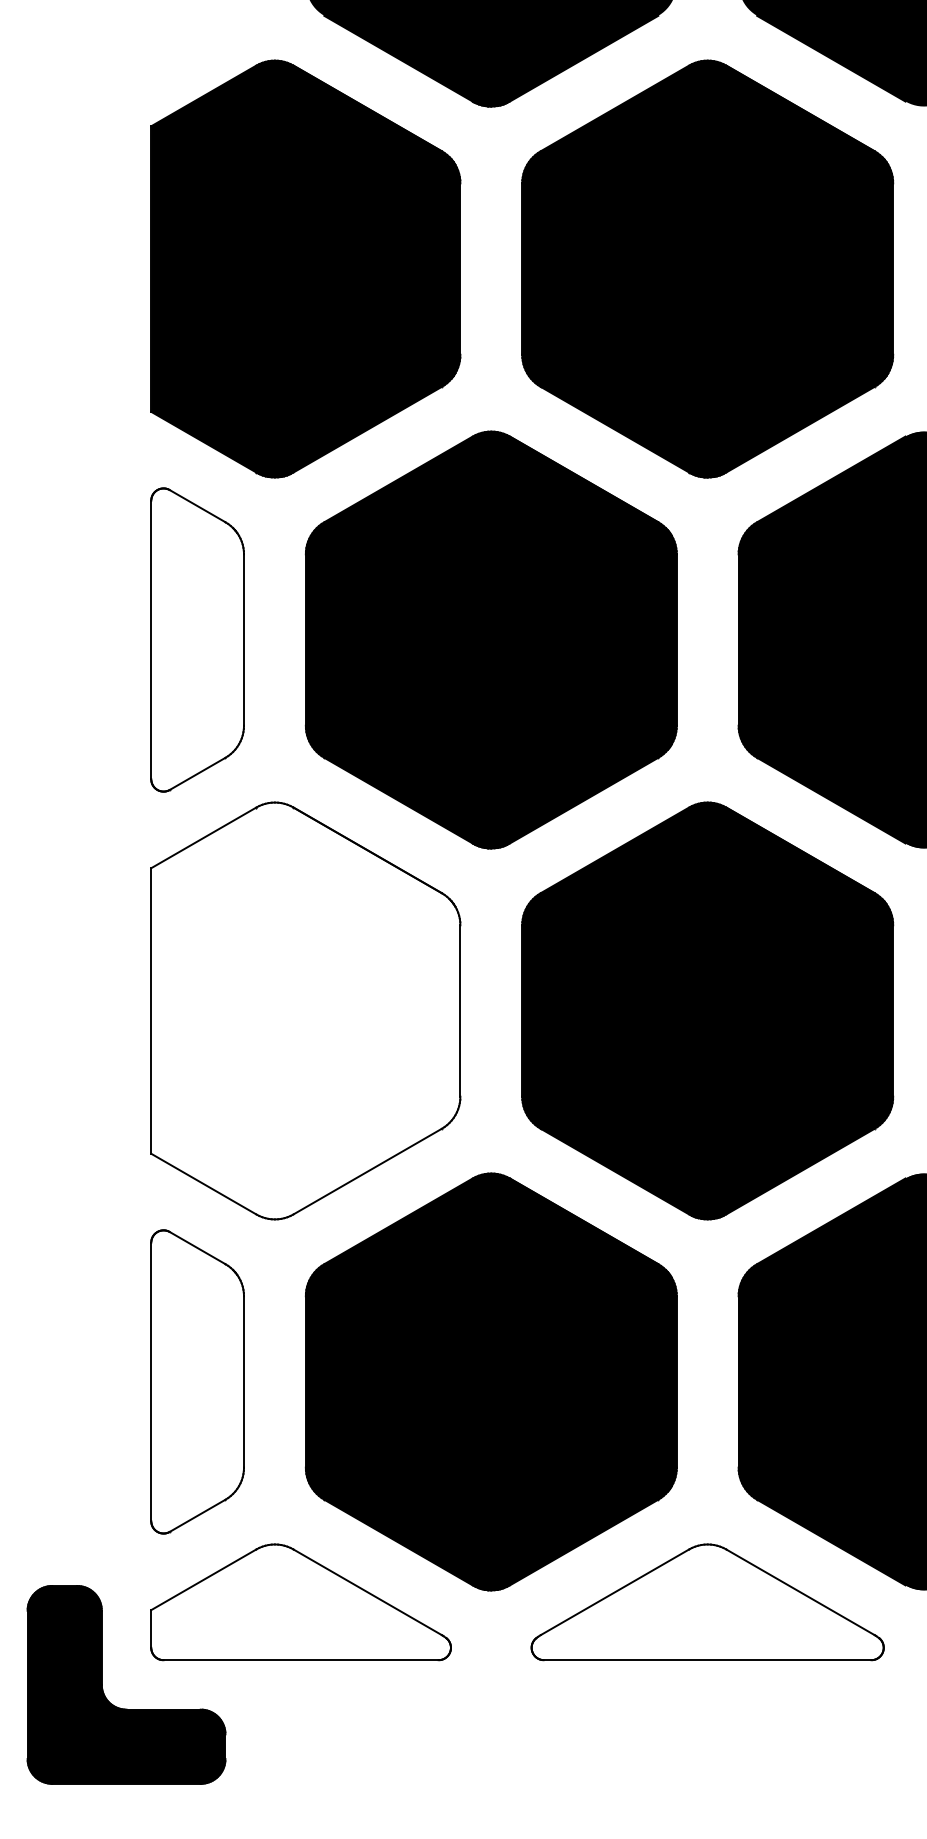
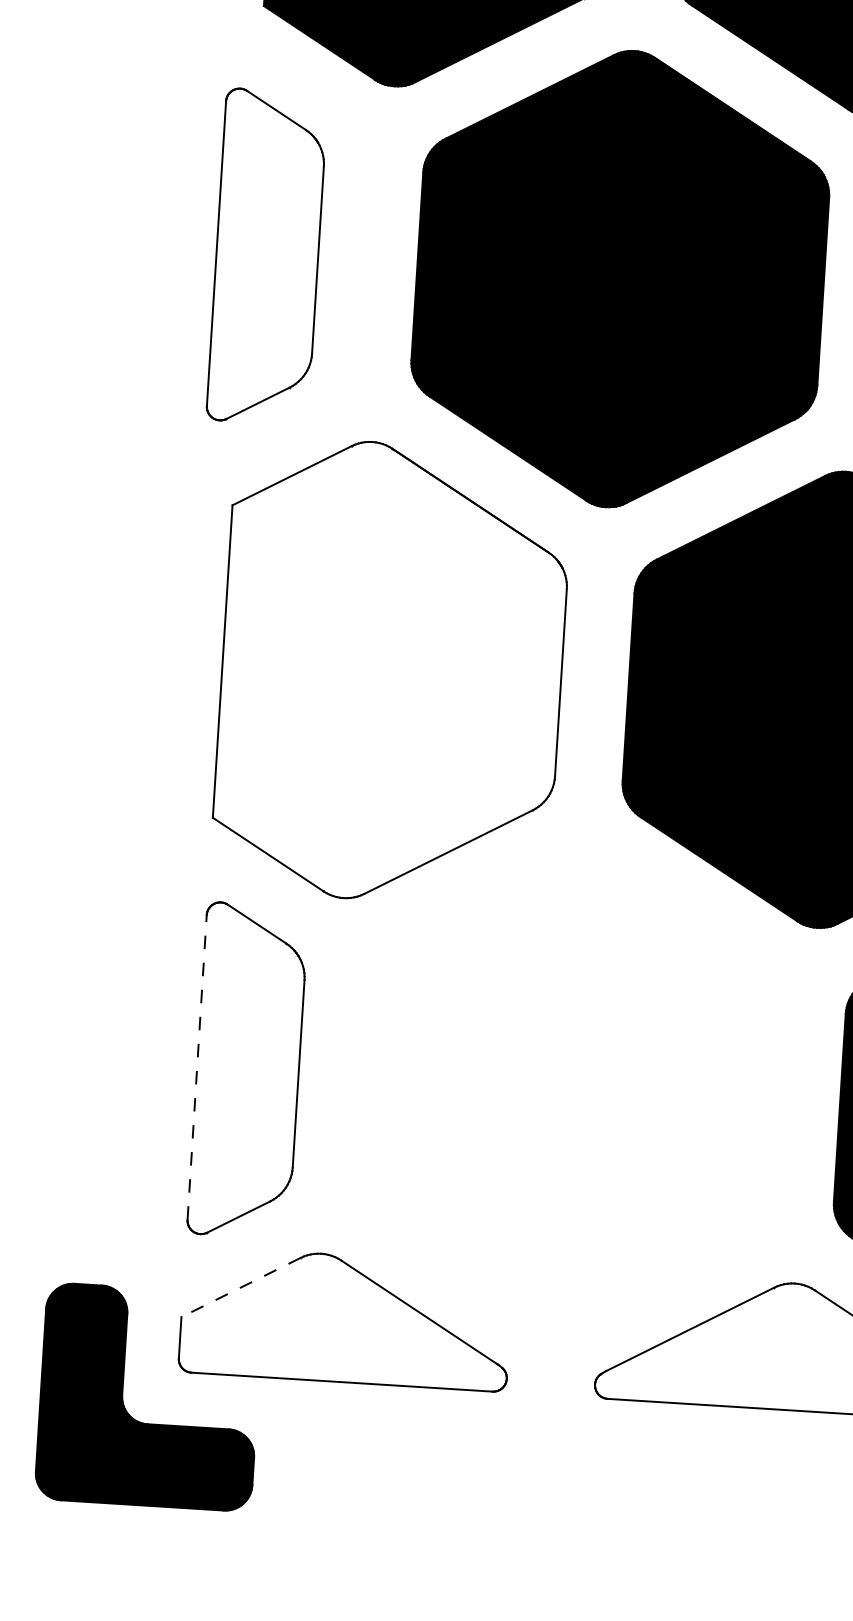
part: (197, 639) -> (267, 256), moved
line: (151, 1381) -> (197, 1066), solid -> dashed
part: (490, 1381) -> (568, 1090), removed
line: (203, 1579) -> (240, 1287), solid -> dashed

